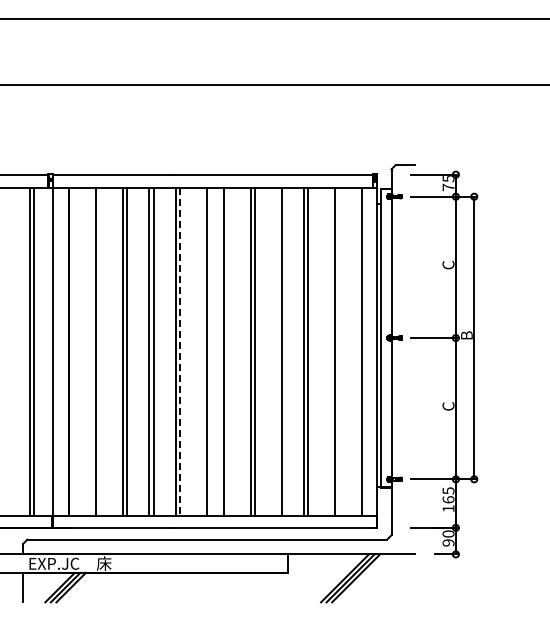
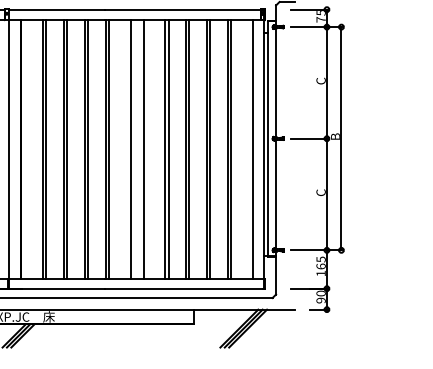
line: (100, 351) -> (46, 149), added
line: (277, 351) -> (186, 149), added
line: (330, 351) -> (227, 149), added
line: (180, 352) -> (109, 150), dashed -> solid

